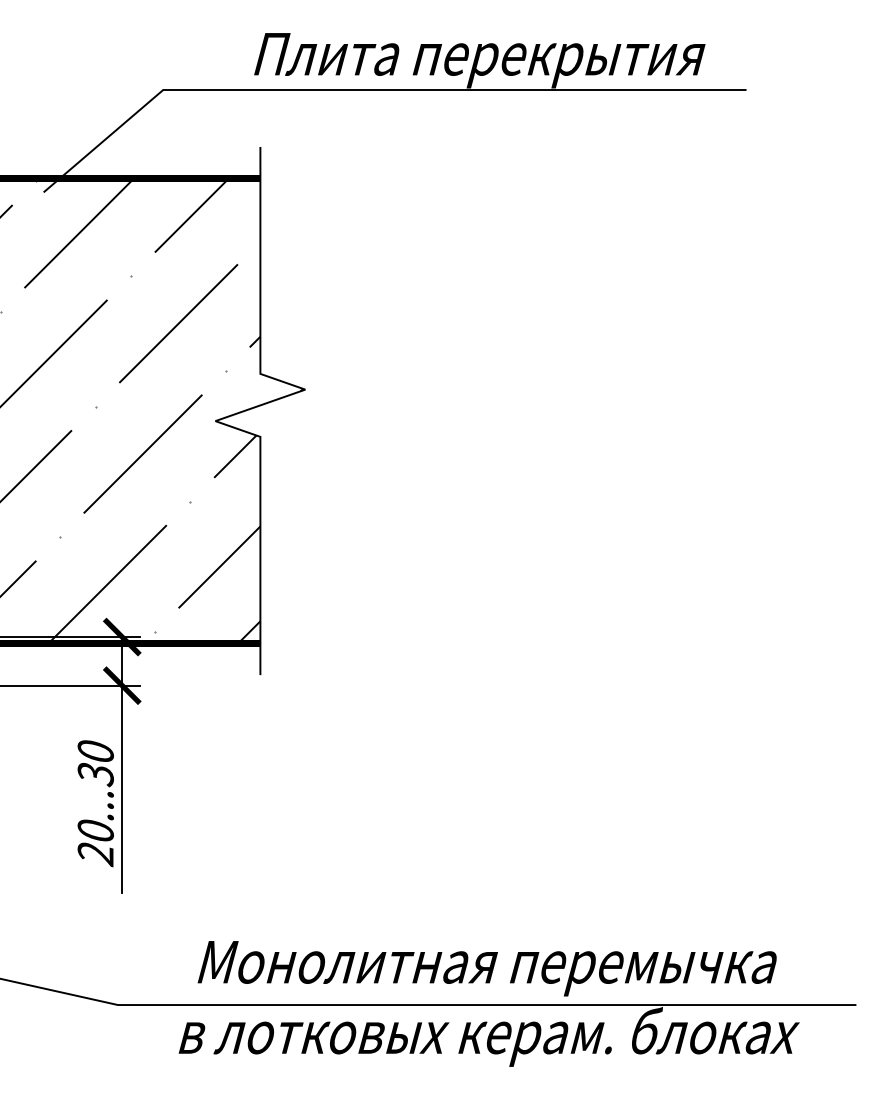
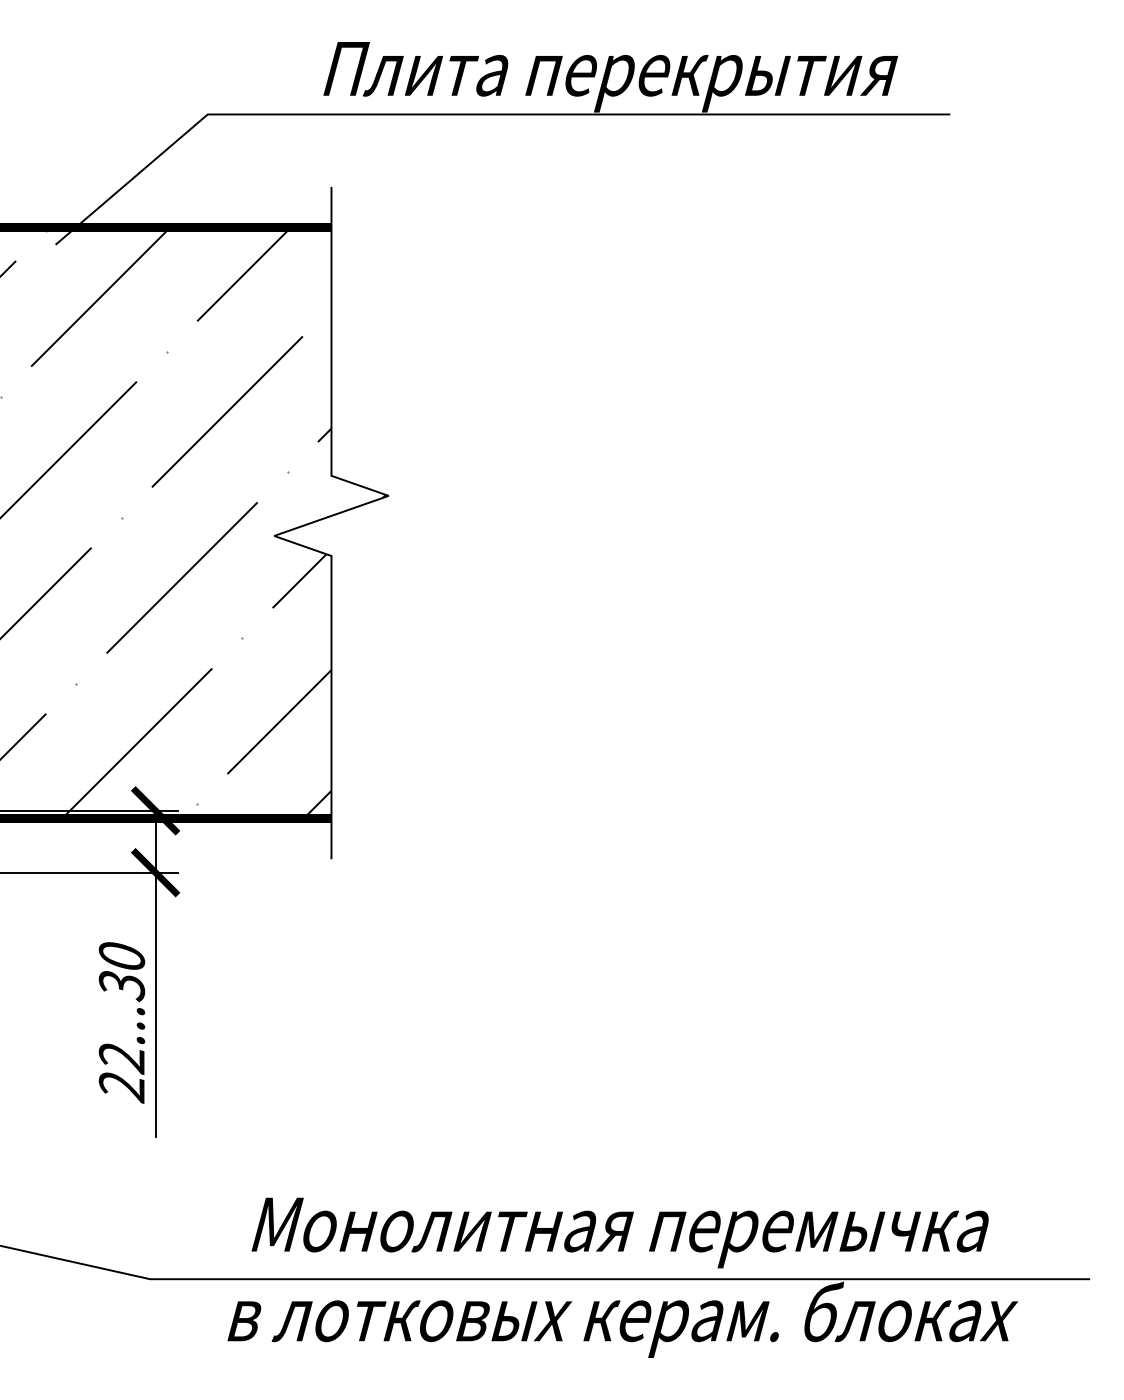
text: (95, 831) -> (121, 1058), 20...30 -> 22...30

